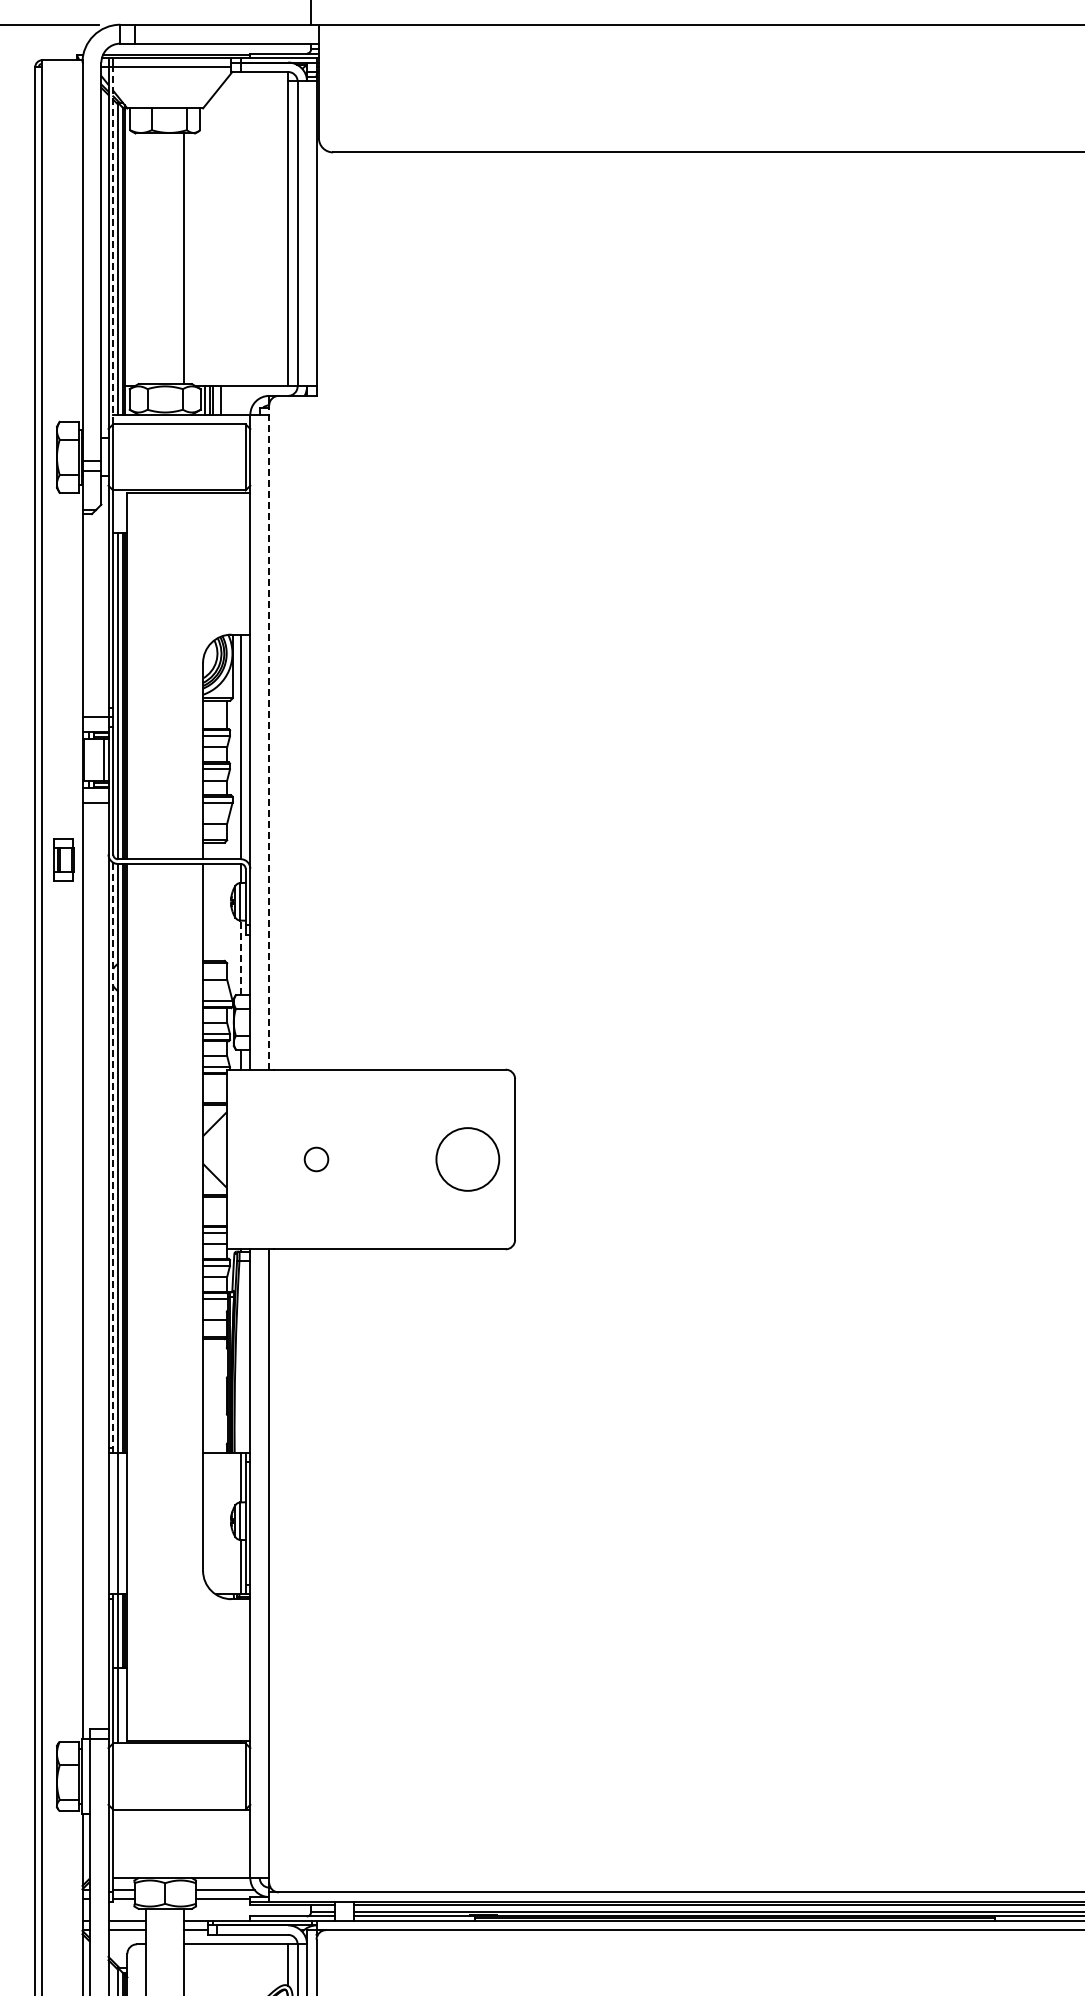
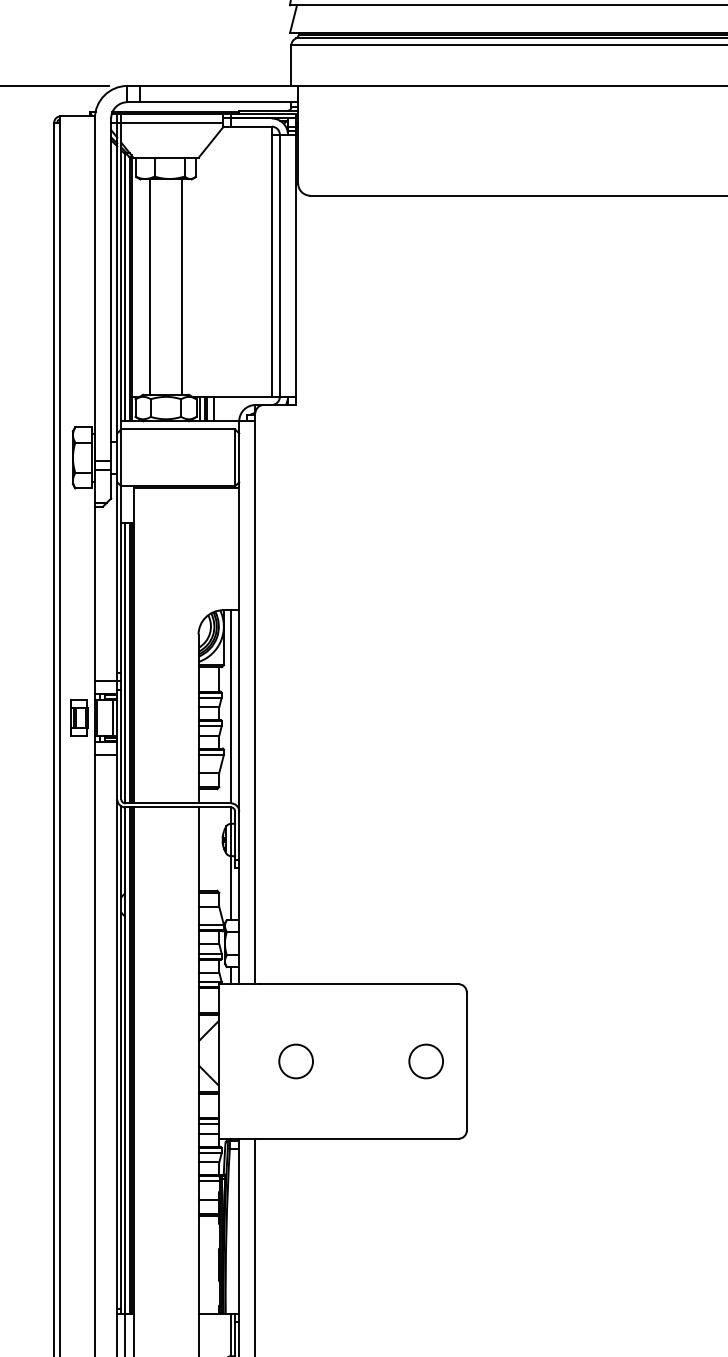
line: (113, 245) -> (121, 275), dashed -> solid
line: (146, 258) -> (149, 286), added
line: (269, 737) -> (255, 698), dashed -> solid
part: (63, 859) -> (78, 717), moved
line: (240, 957) -> (230, 887), dashed -> solid
line: (113, 1155) -> (121, 1058), dashed -> solid
circle: (316, 1159) -> (296, 1061), size x1.67
circle: (467, 1159) -> (425, 1061), size x0.62

